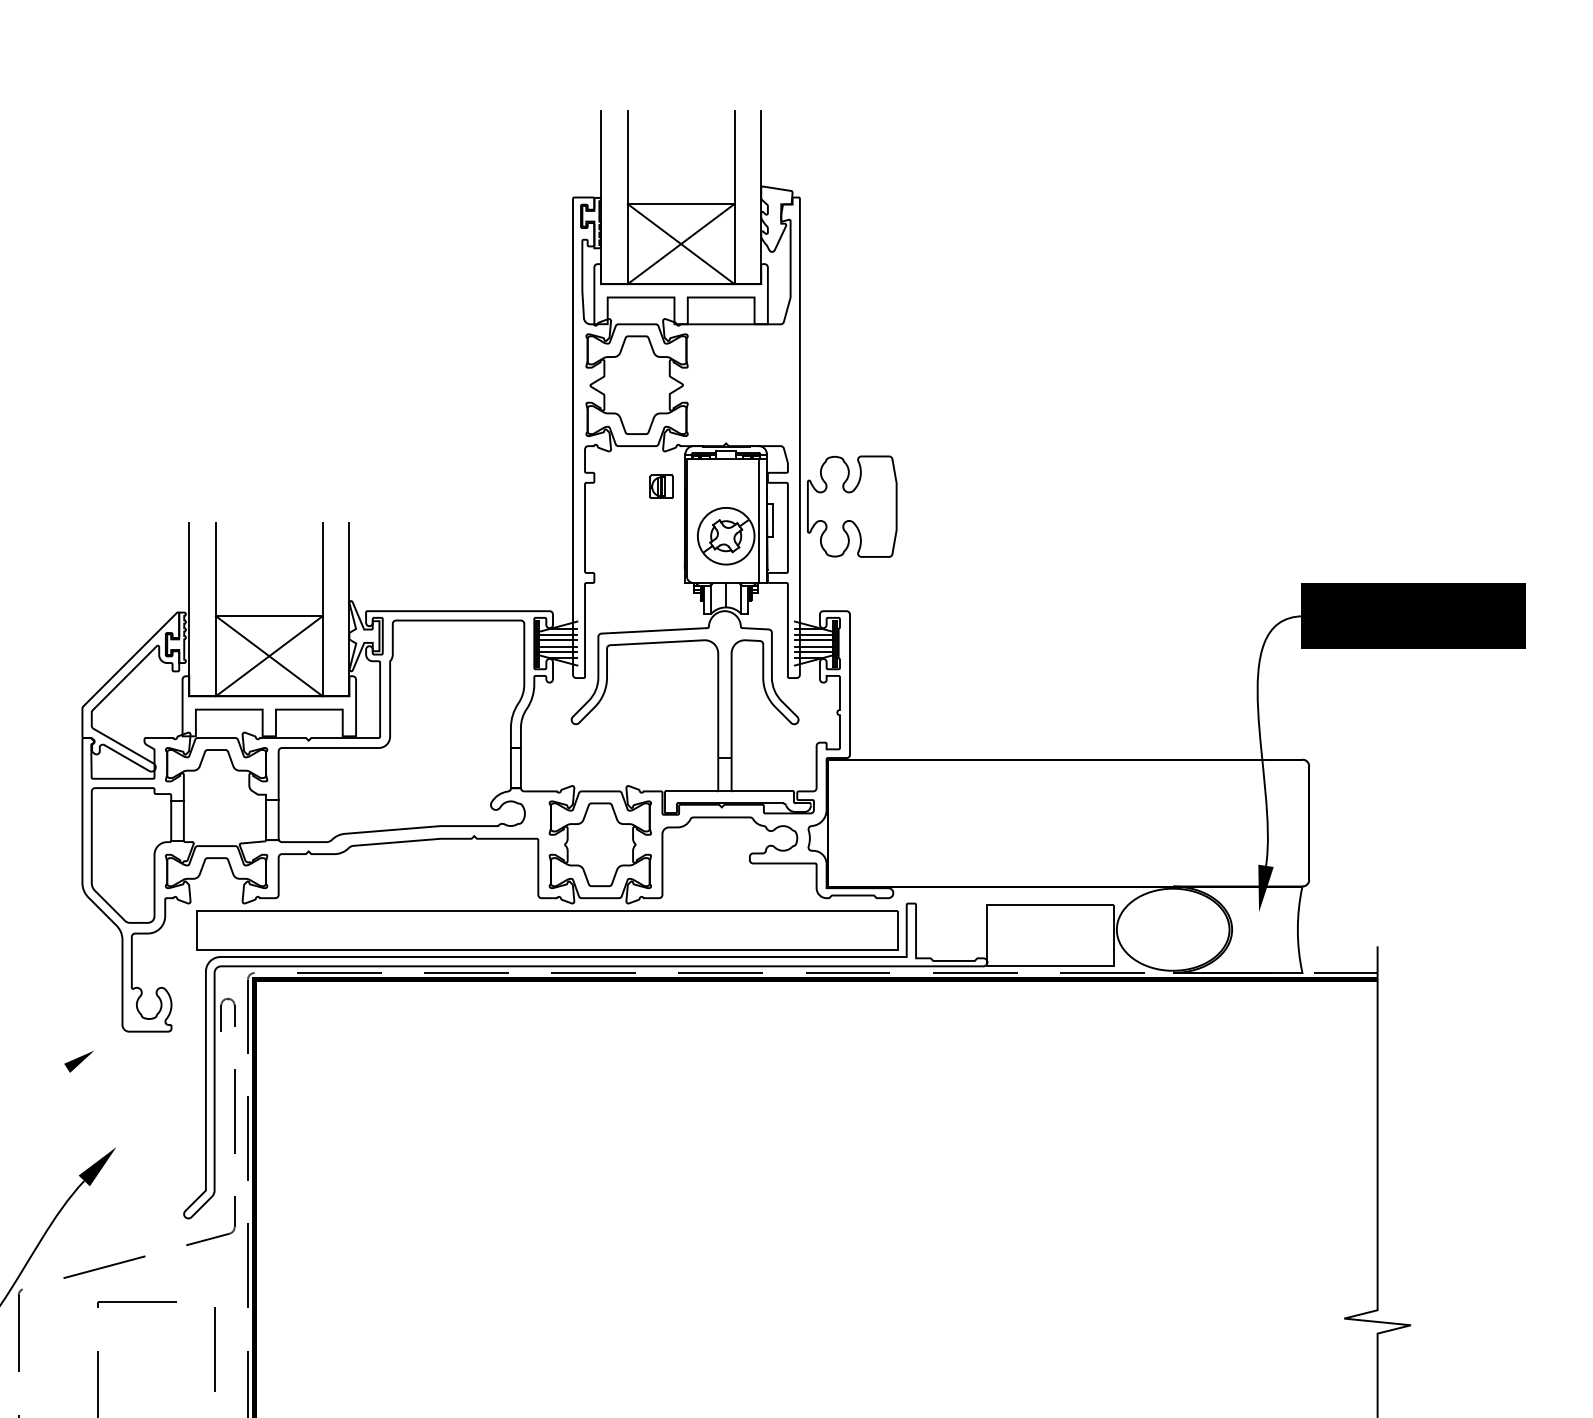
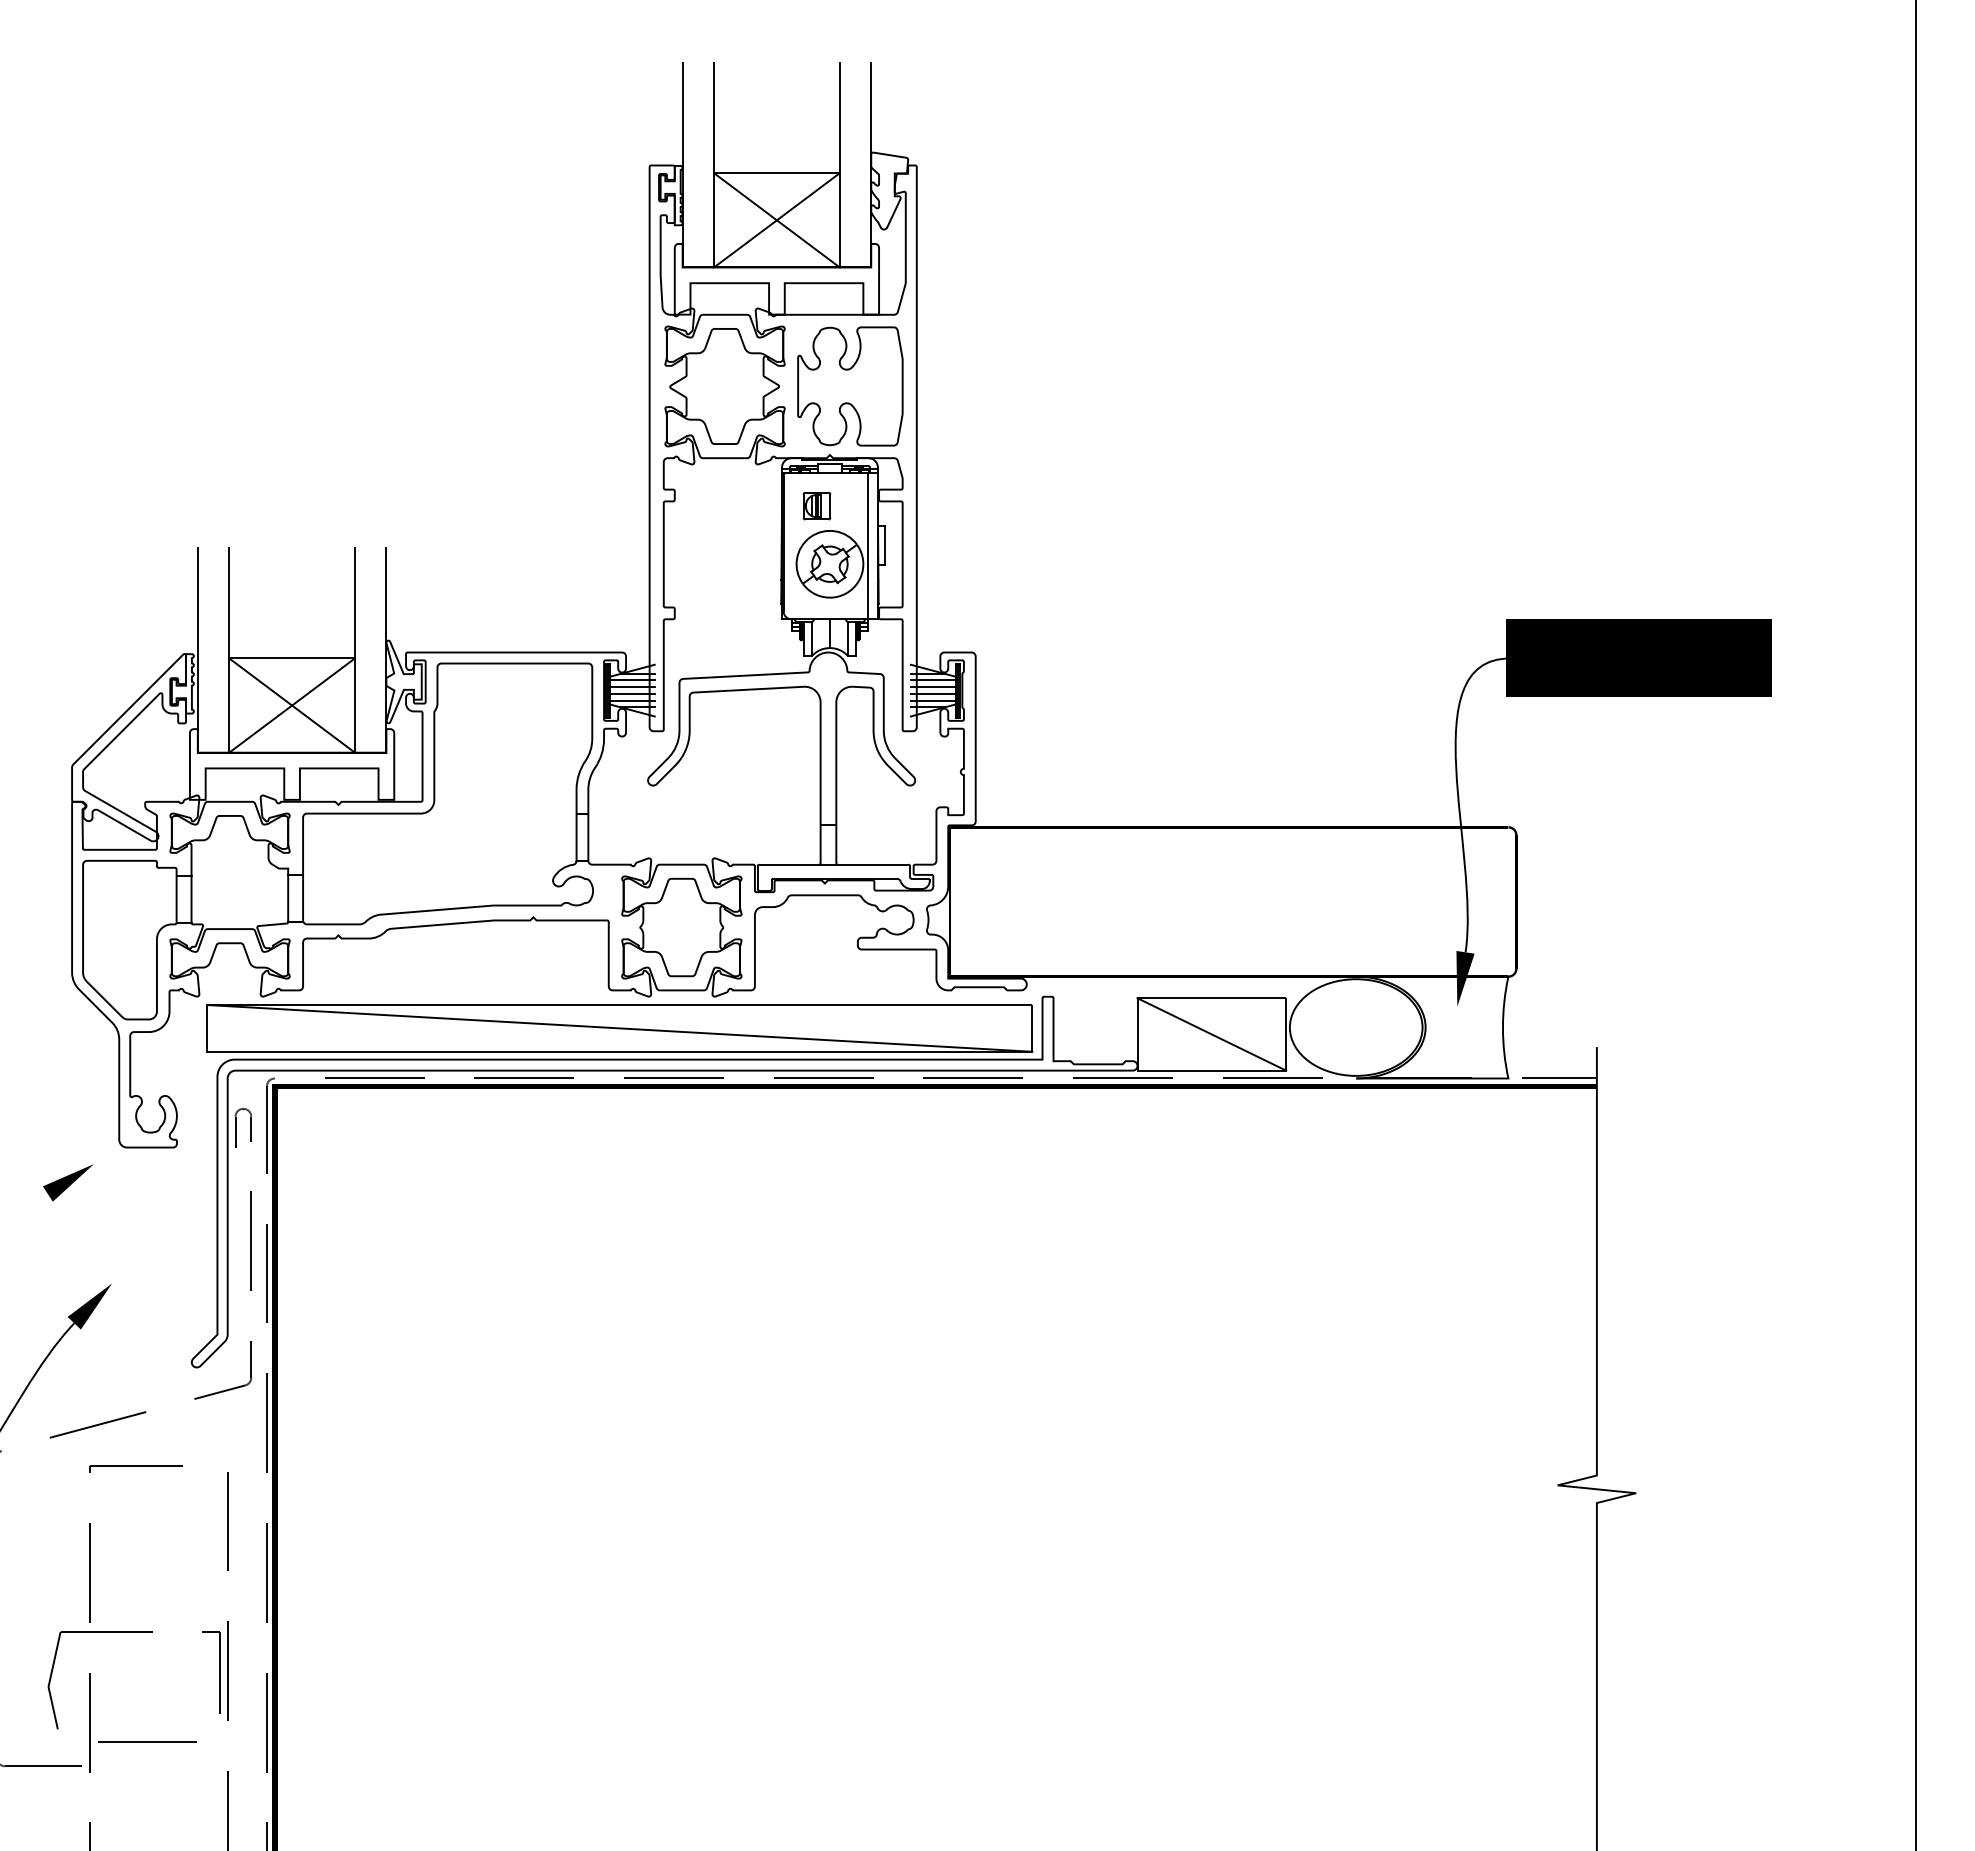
part: (661, 487) -> (816, 506), moved
part: (852, 506) -> (850, 386), moved
line: (547, 930) -> (619, 1028), added
line: (1050, 935) -> (1211, 1034), added
part: (79, 1061) -> (68, 1182), size x1.43

